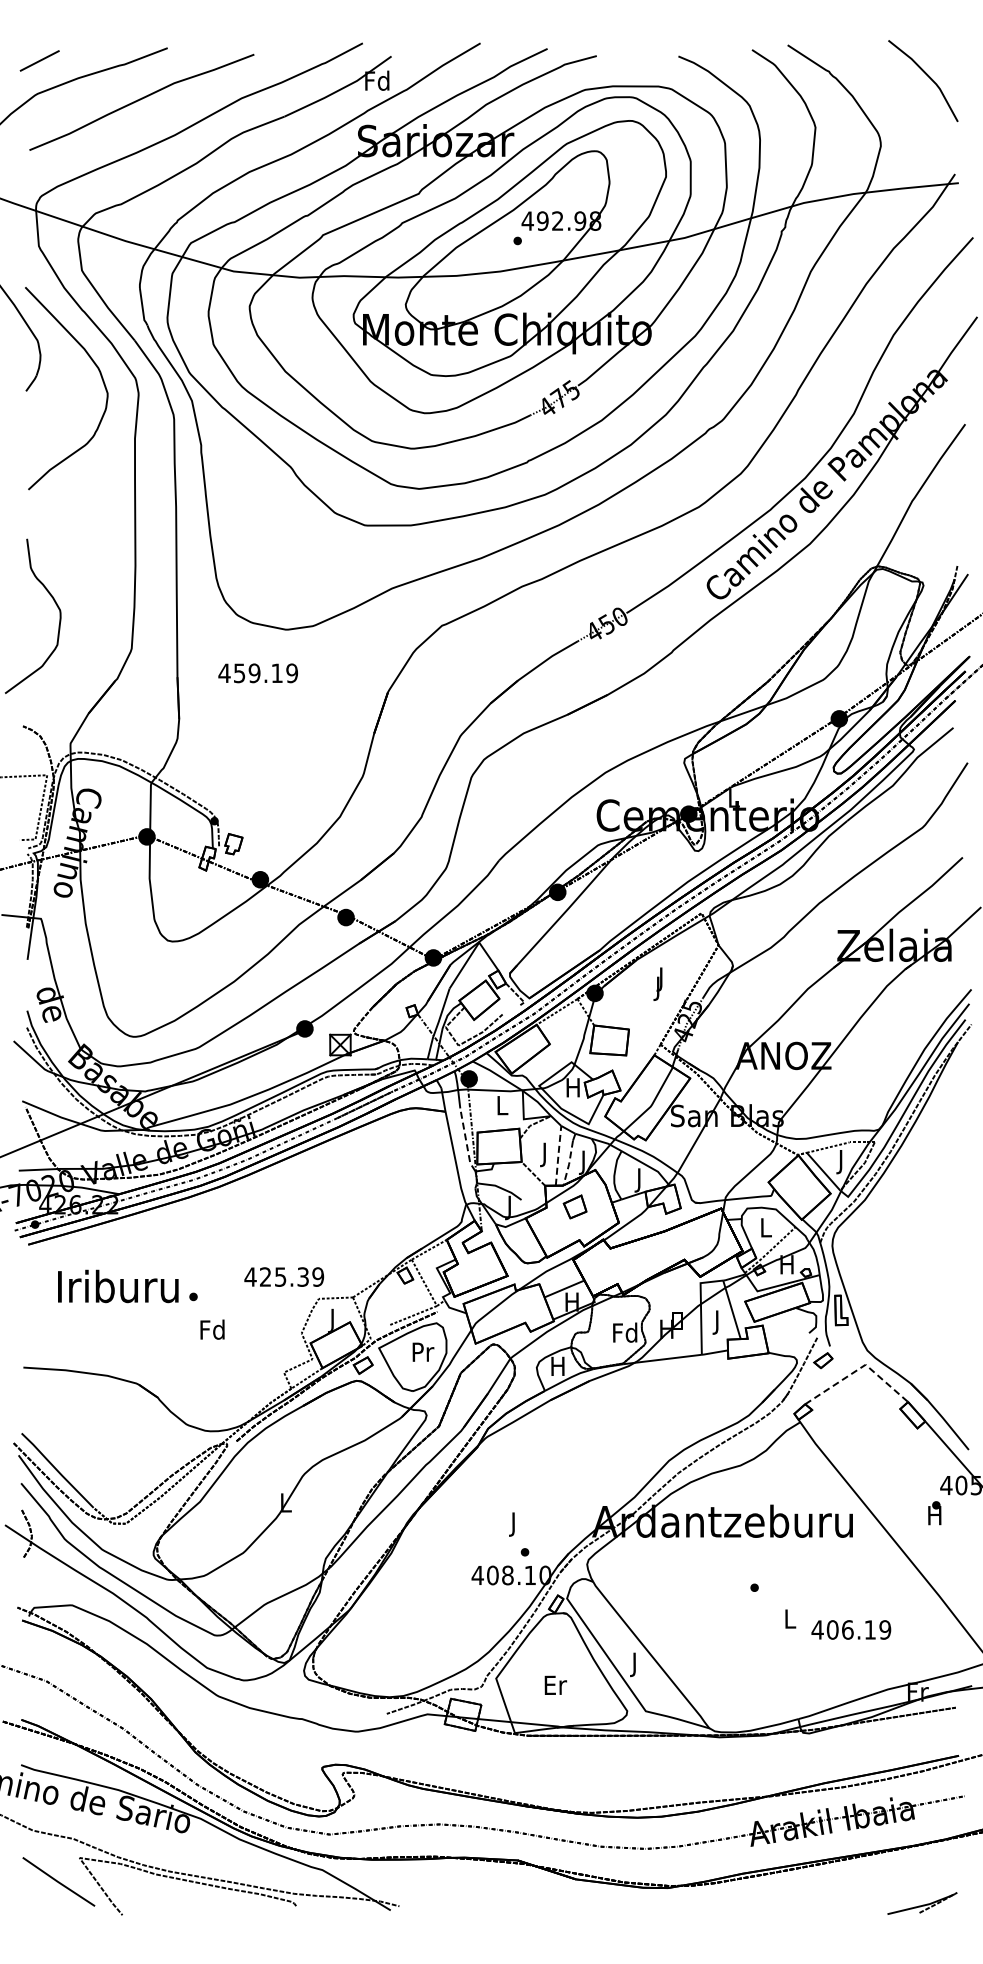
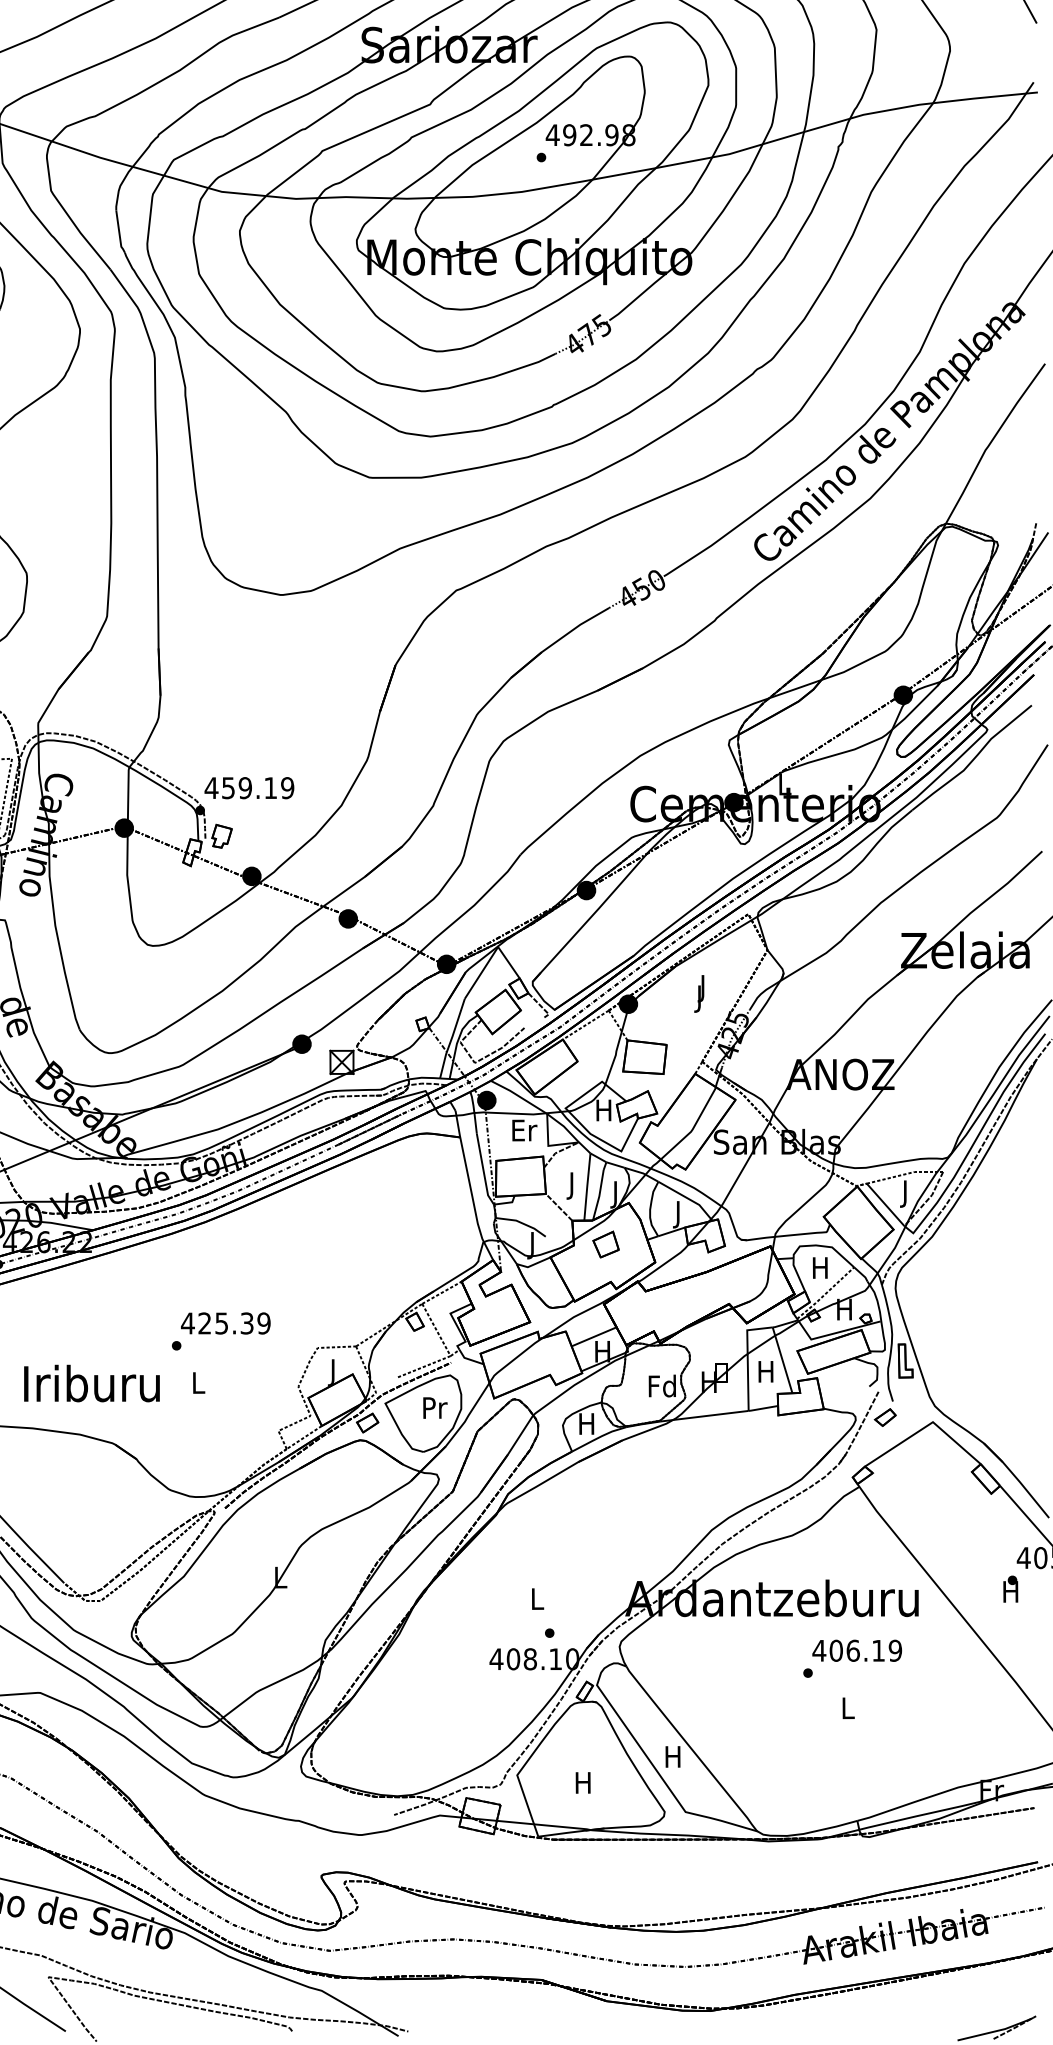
text: (257, 673) -> (248, 788), moved
text: (502, 1105) -> (524, 1130), L -> Er
line: (466, 1140) -> (483, 1169), dashed -> solid
line: (558, 1155) -> (587, 1186), dashed -> solid
line: (569, 1164) -> (599, 1196), dashed -> solid
text: (765, 1227) -> (820, 1267), L -> H
text: (284, 1276) -> (226, 1322), moved
text: (118, 1286) -> (92, 1383), moved
text: (716, 1322) -> (765, 1374), J -> H
text: (212, 1329) -> (197, 1382), Fd -> L
line: (859, 1368) -> (926, 1426), dashed -> solid
text: (514, 1524) -> (537, 1601), J -> L
text: (851, 1629) -> (857, 1650), moved
text: (634, 1664) -> (672, 1759), J -> H
text: (555, 1684) -> (583, 1781), Er -> H

